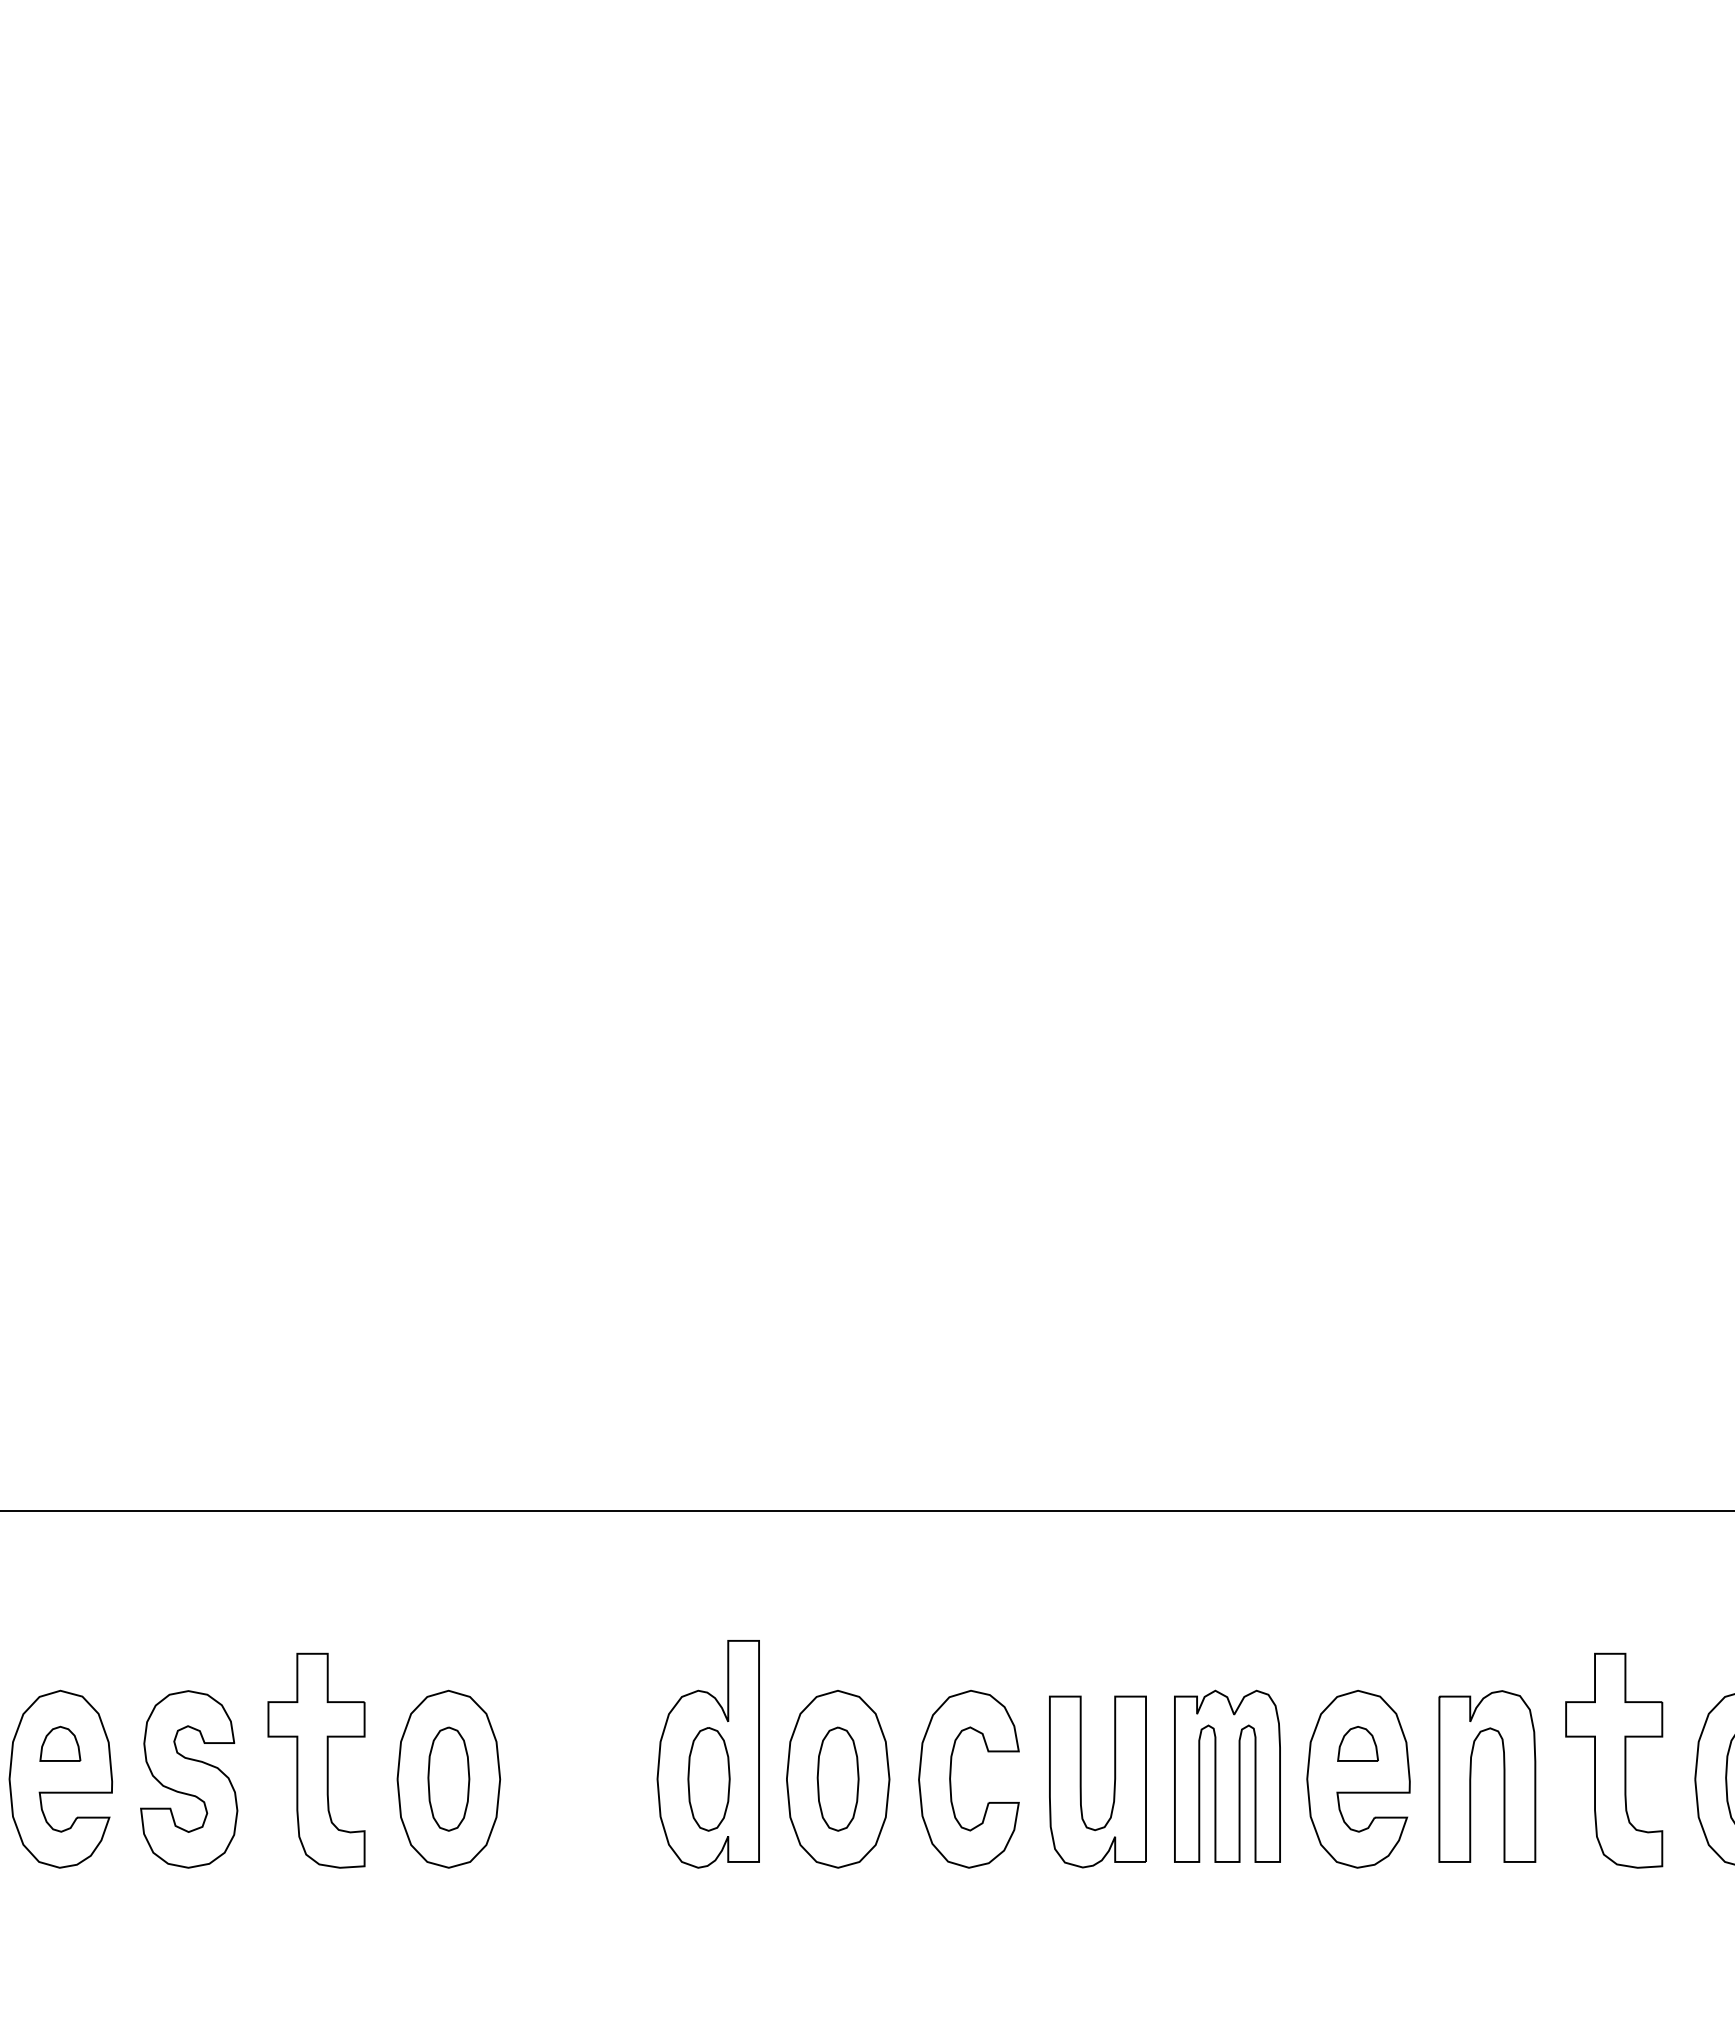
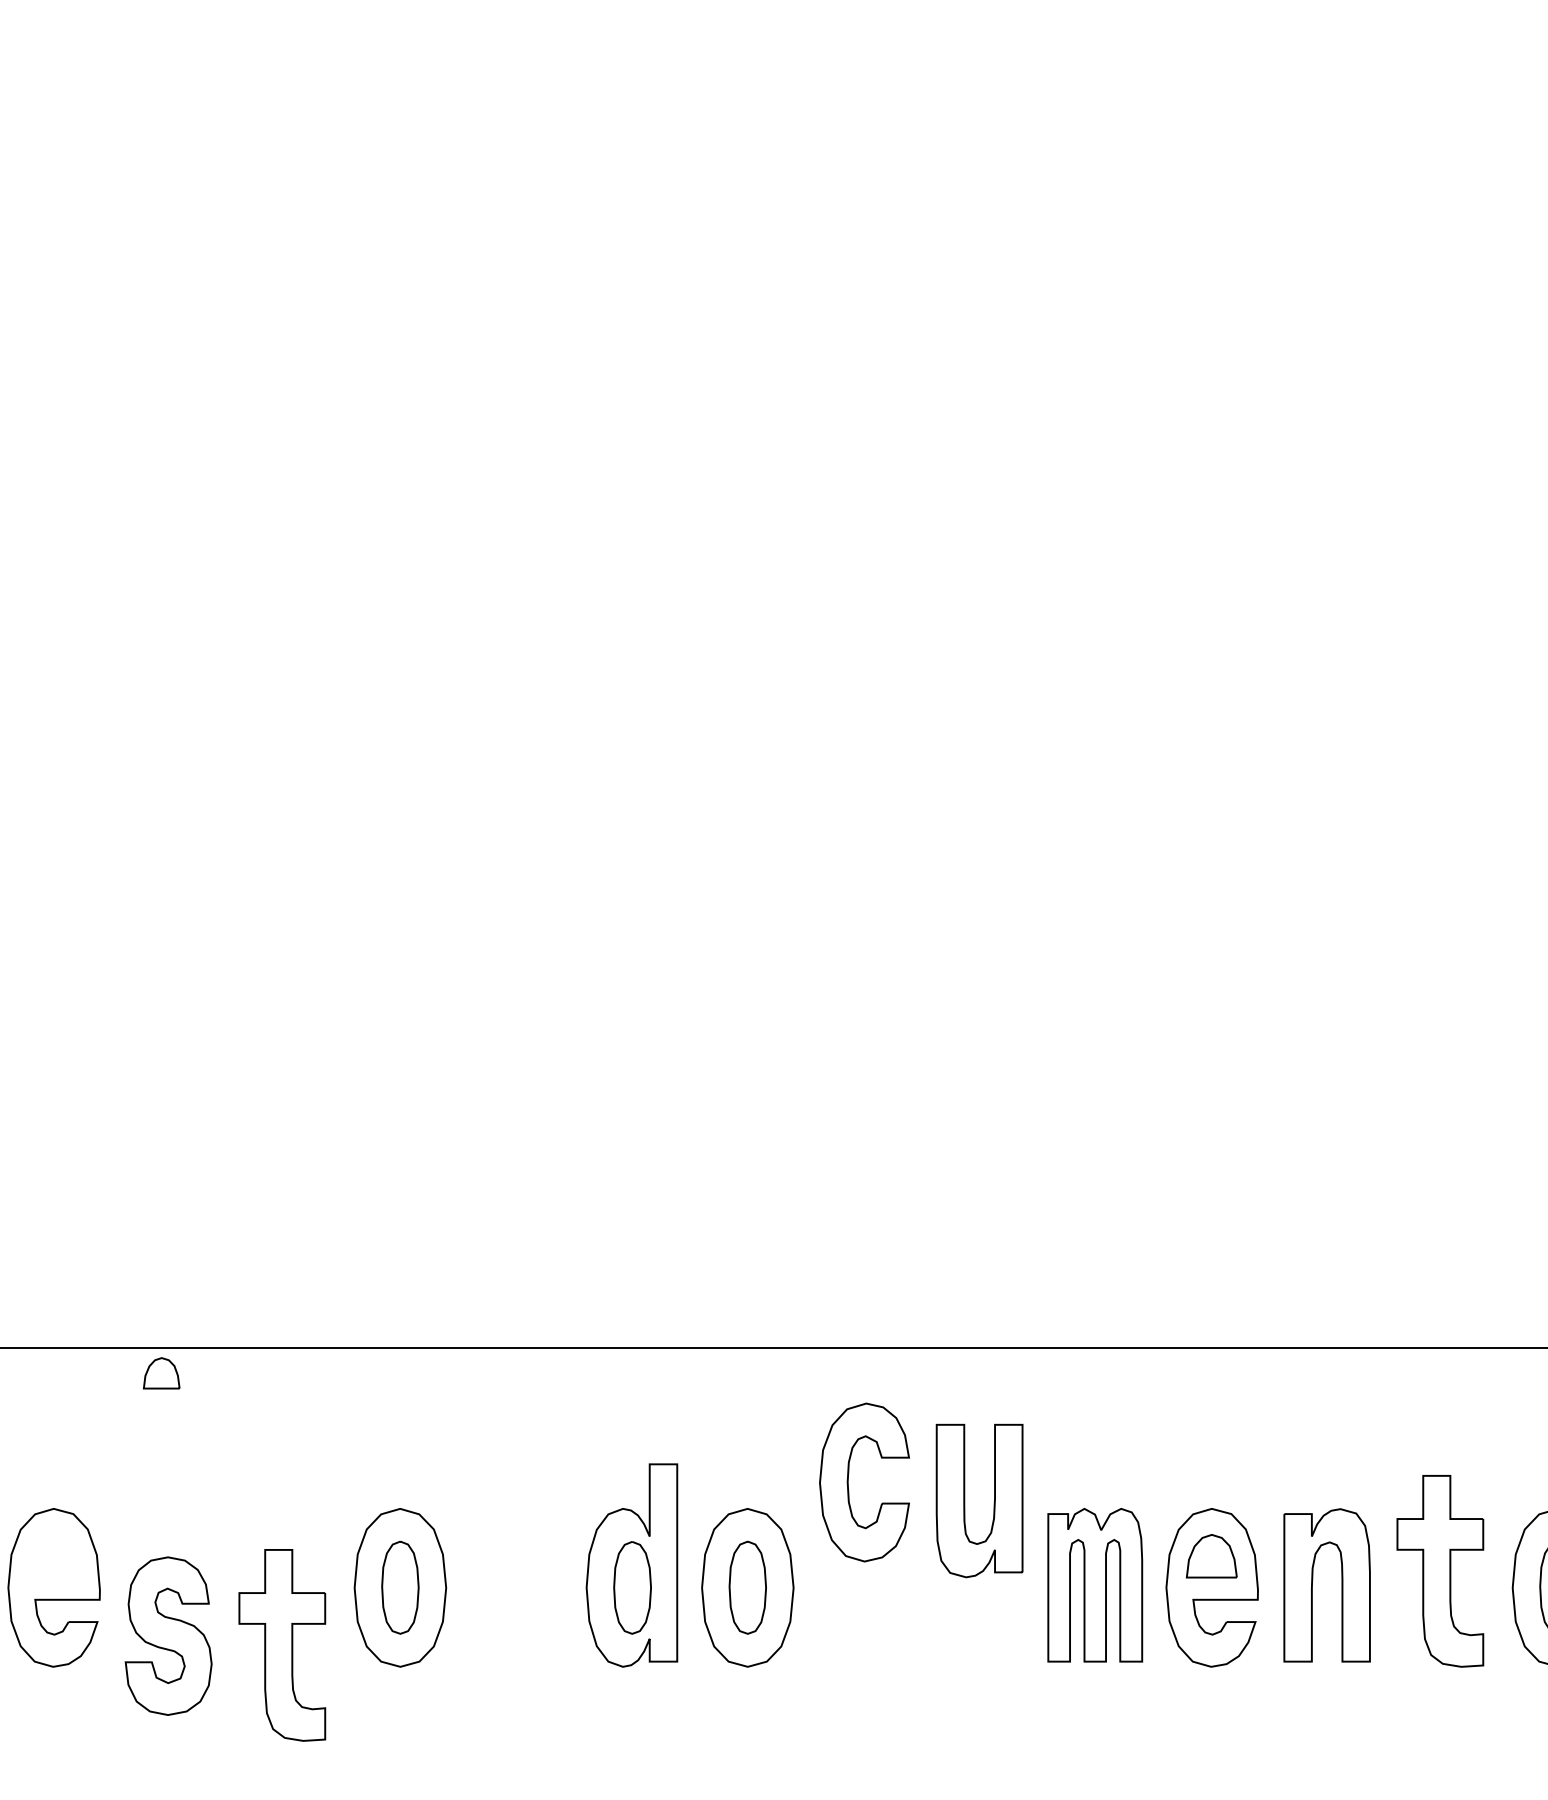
part: (60, 1743) -> (161, 1372), moved
part: (1357, 1743) -> (1211, 1555), size x1.4
part: (316, 1760) -> (282, 1645), moved
part: (189, 1779) -> (168, 1636), moved
part: (951, 1780) -> (848, 1483), moved
part: (1081, 1781) -> (964, 1500), moved

